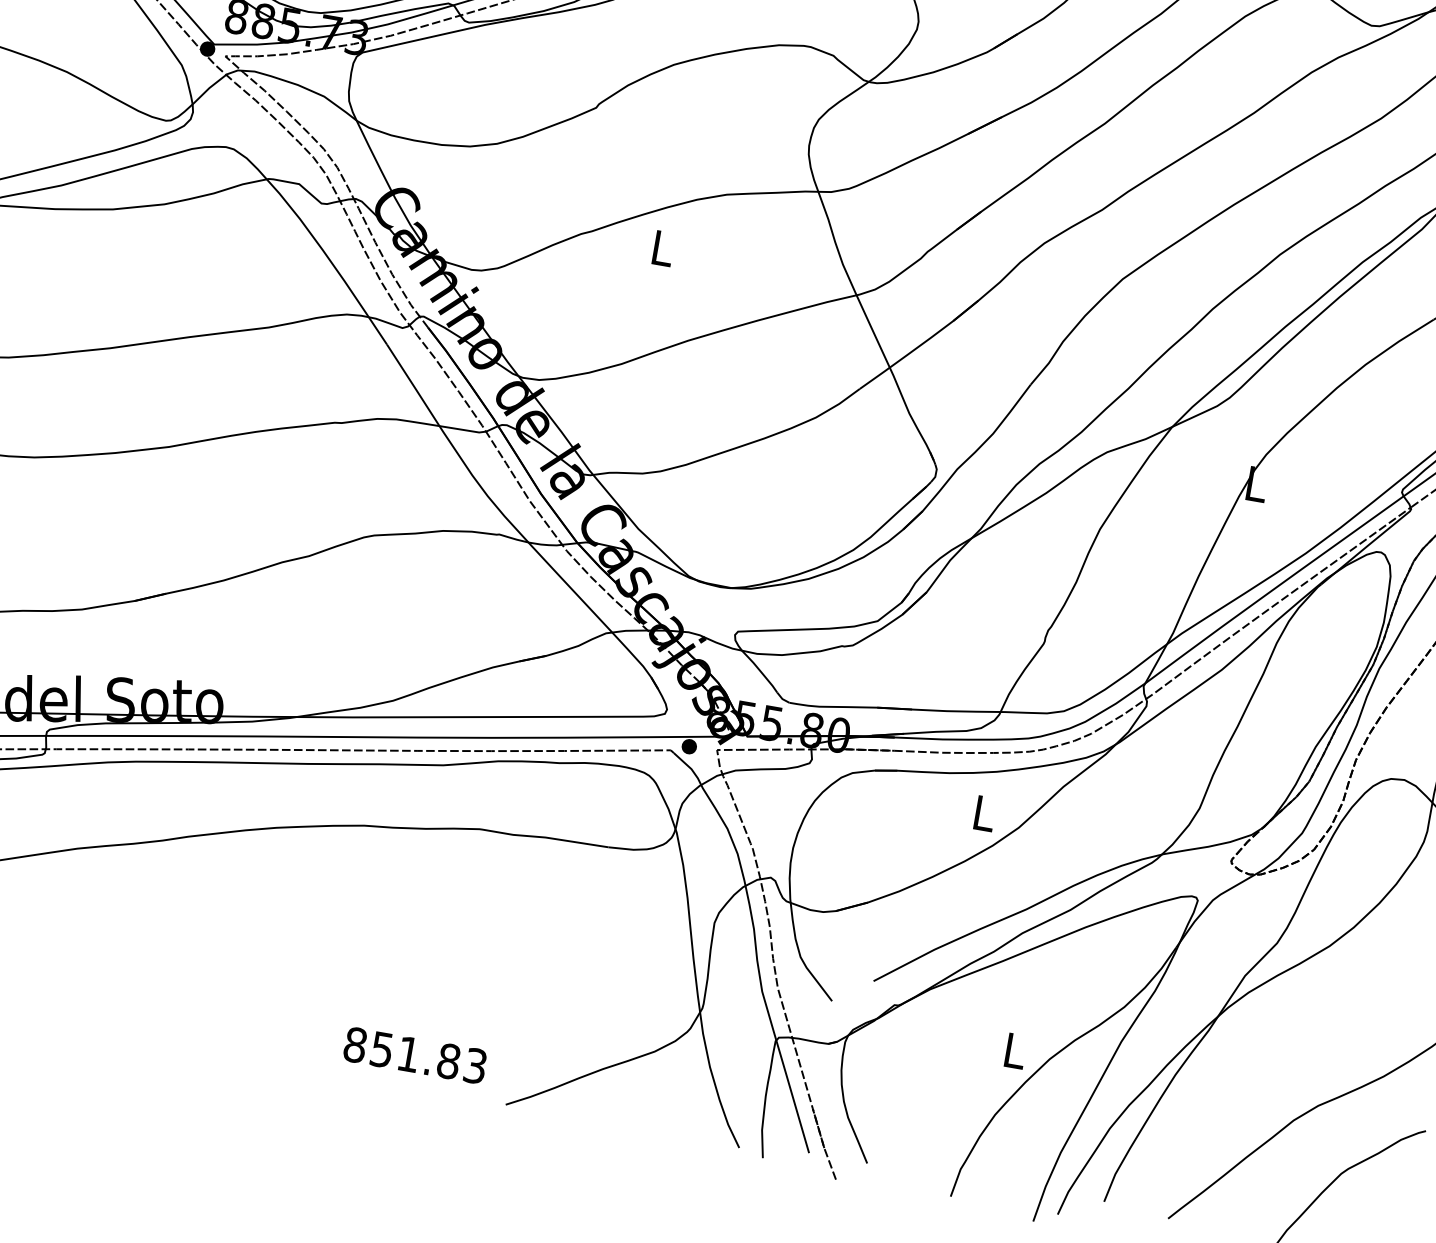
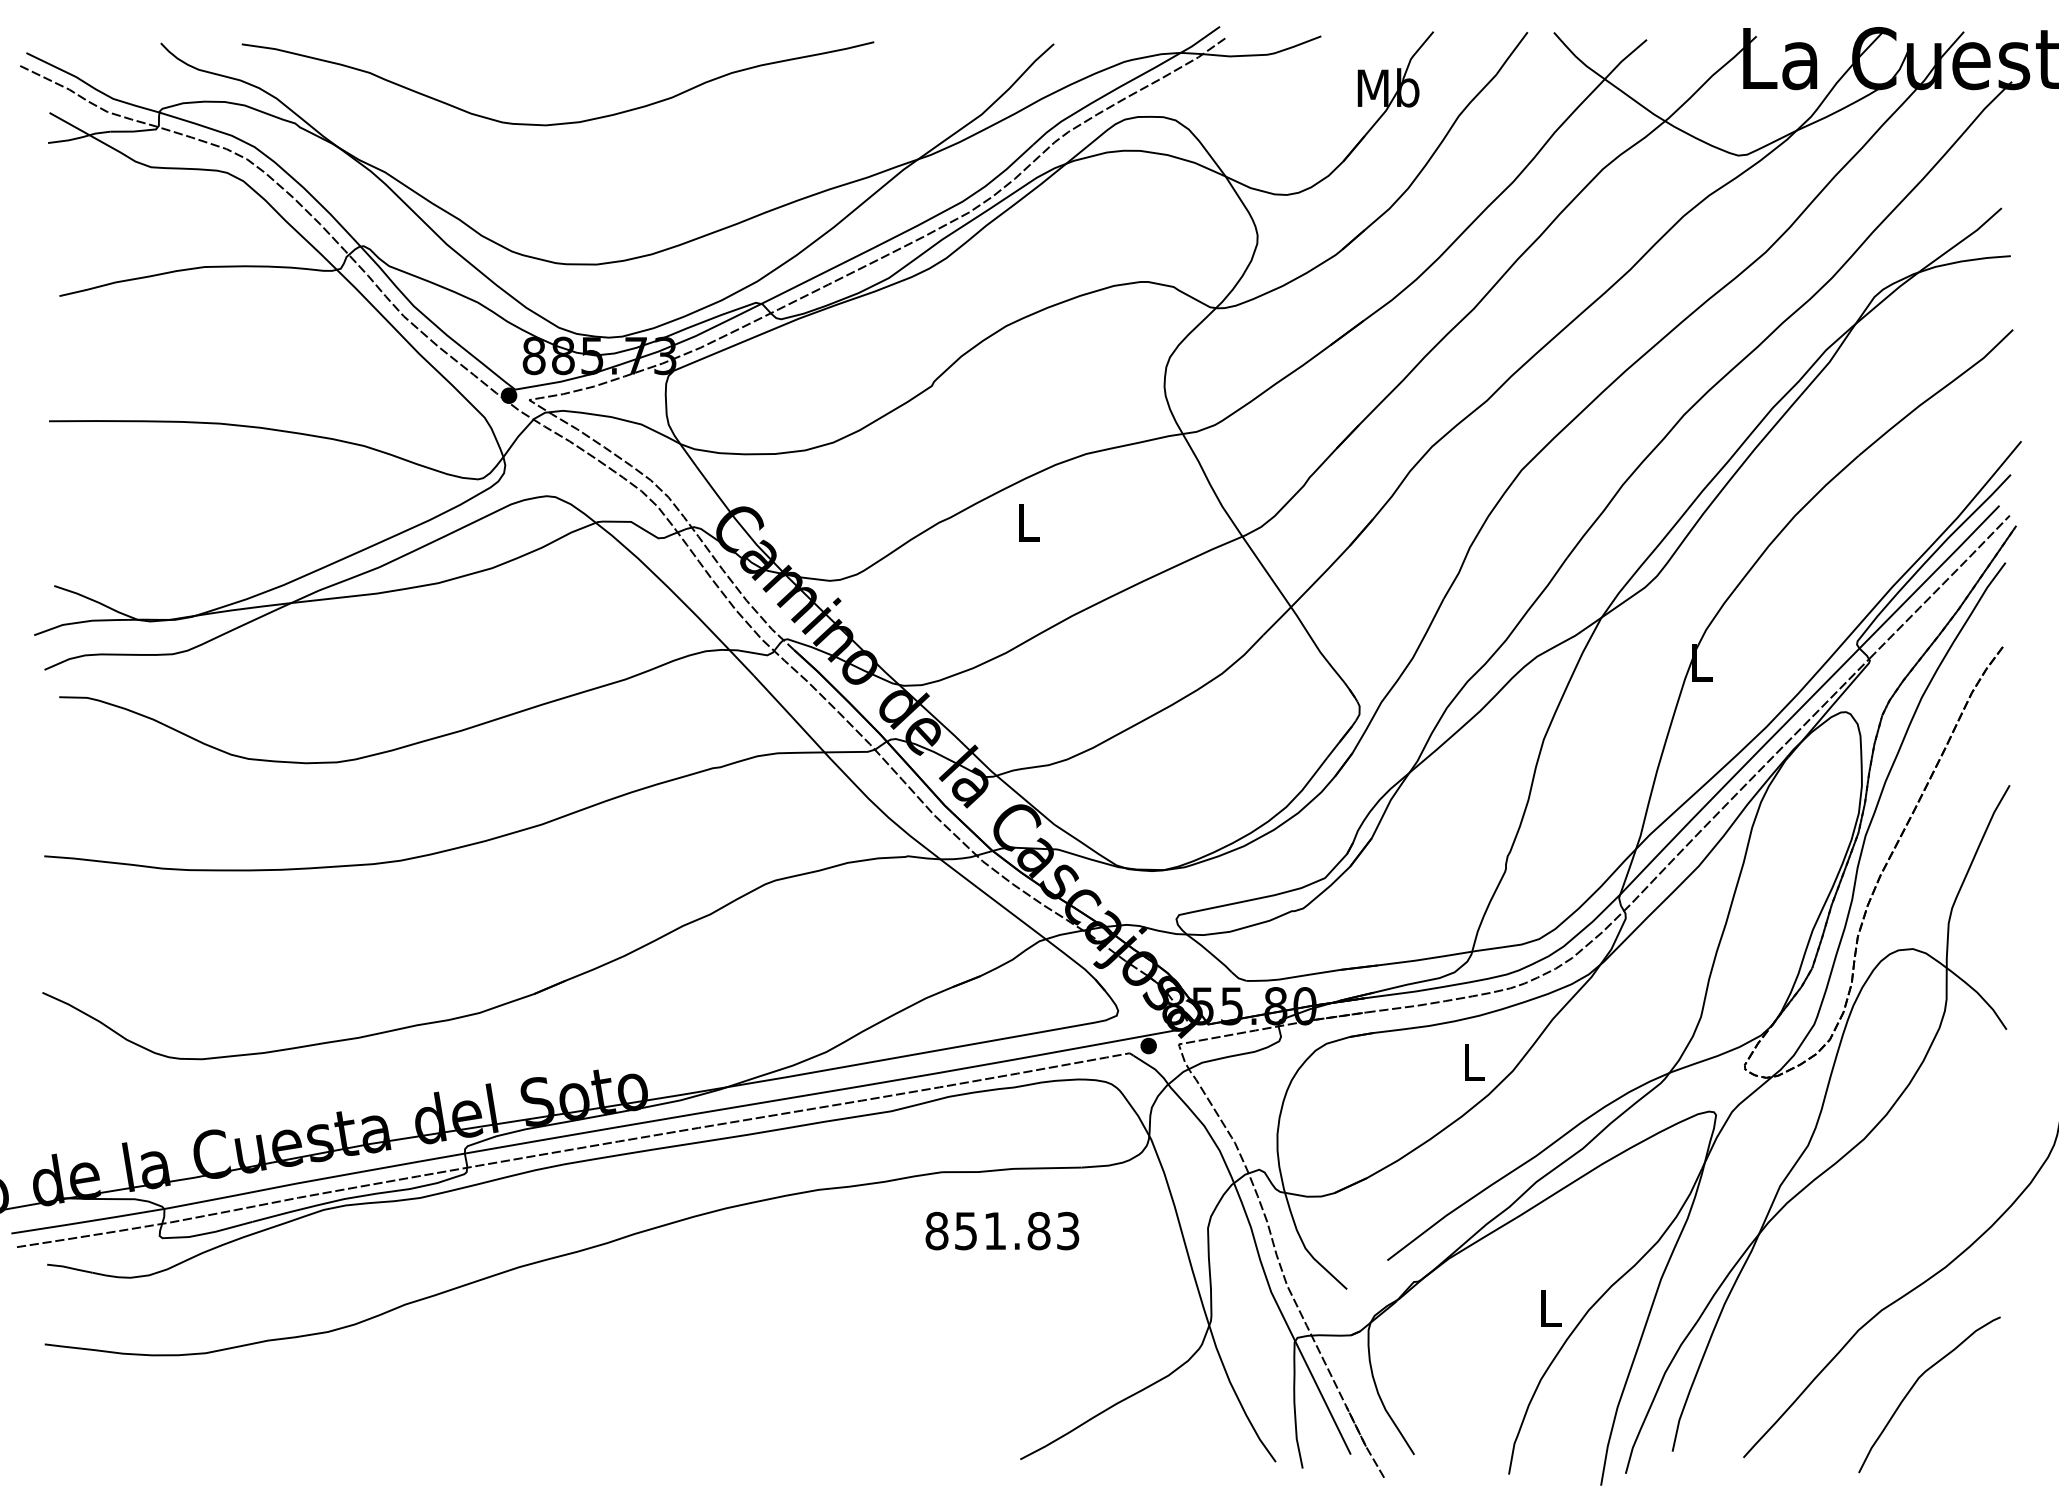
text: (415, 1055) -> (1002, 1230), moved

